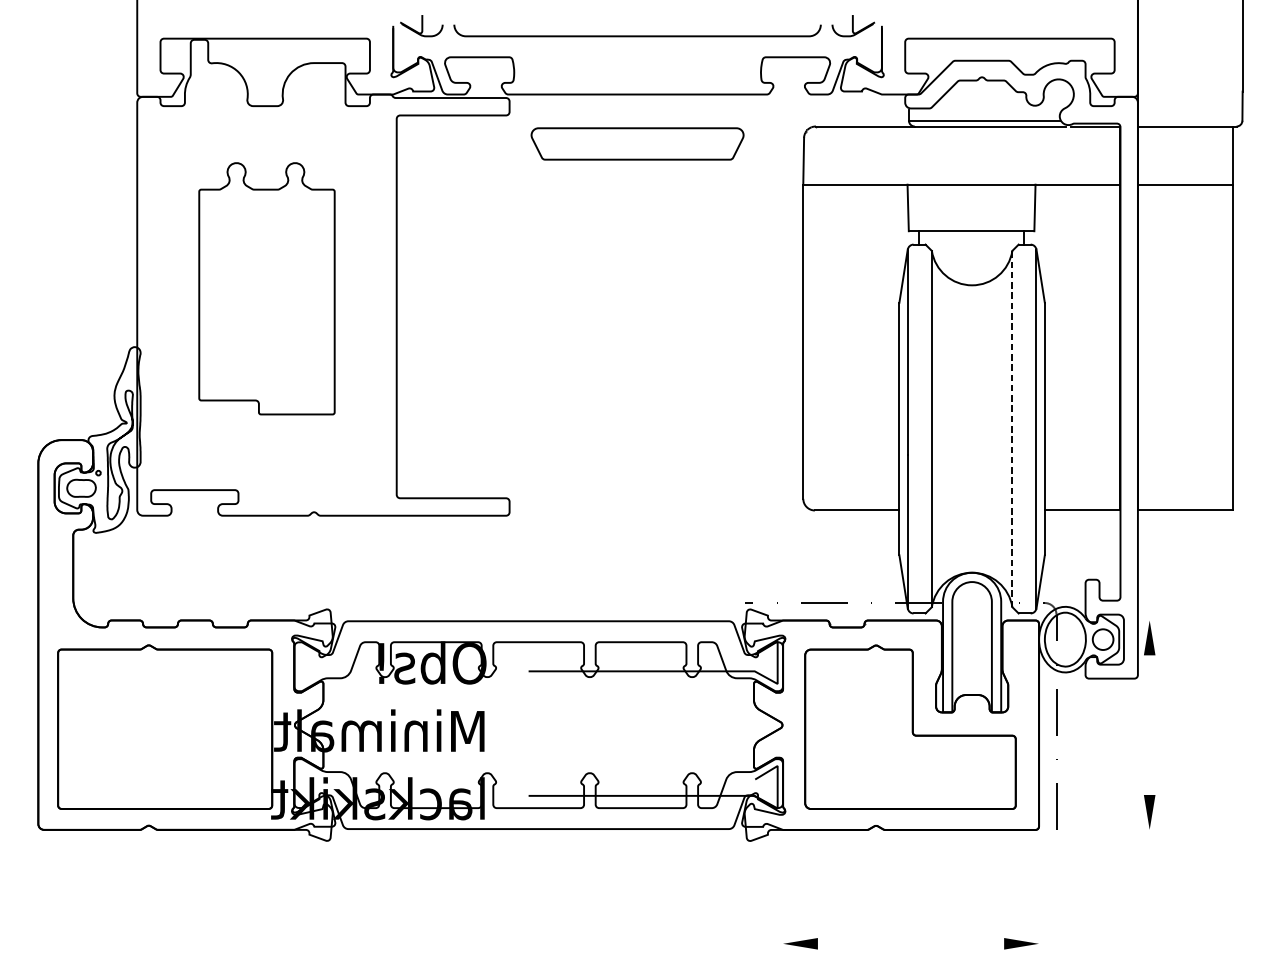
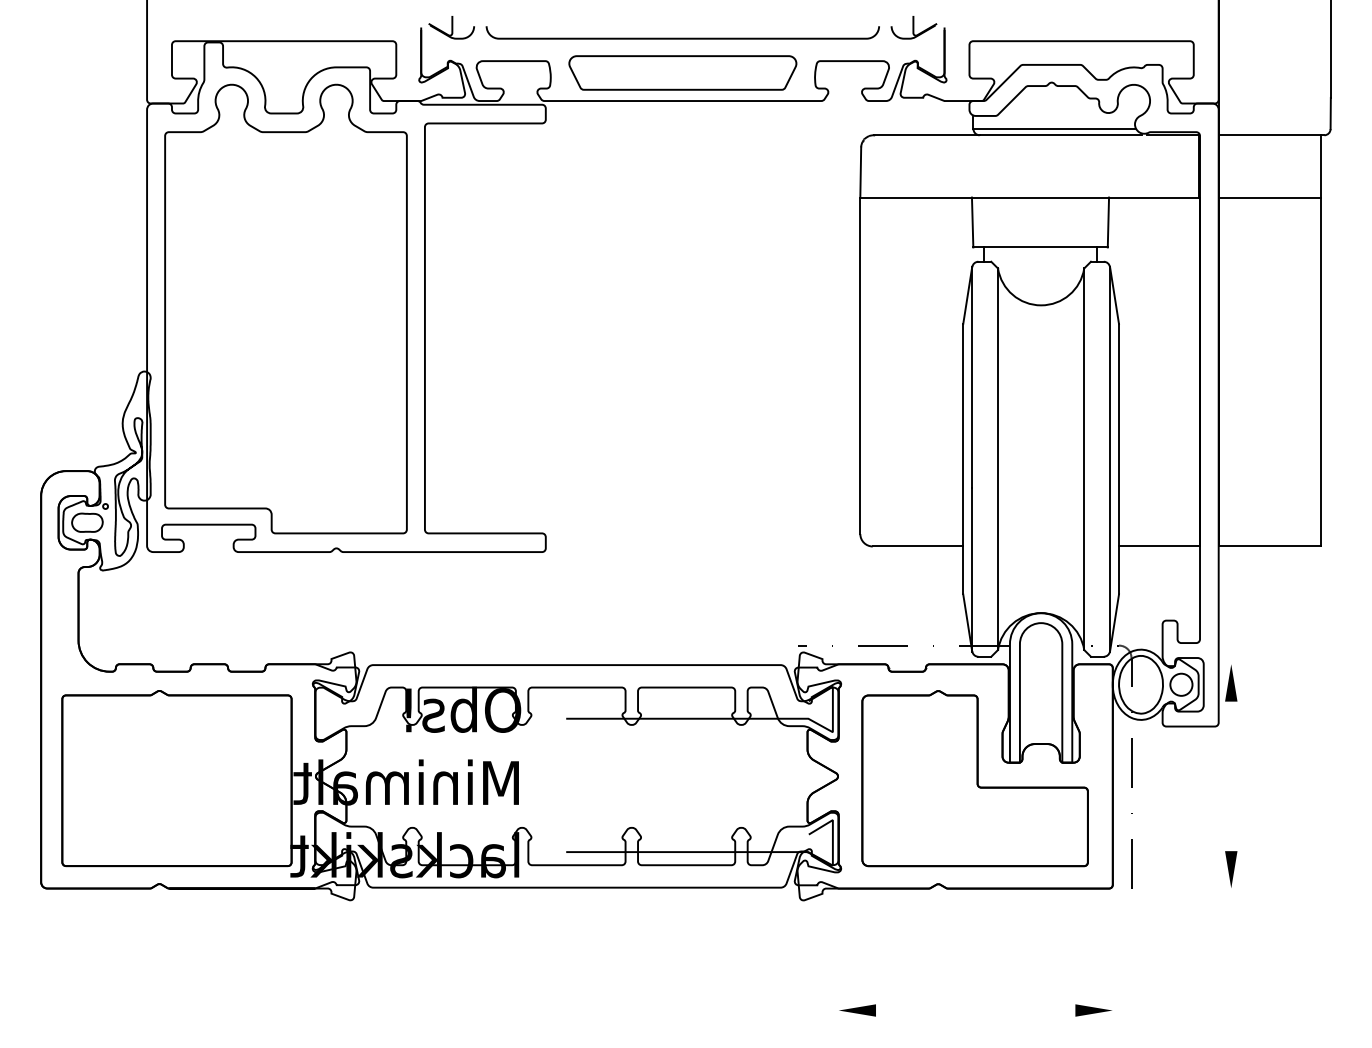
part: (637, 143) -> (682, 72), moved
part: (266, 288) -> (285, 308), size x1.67
line: (1012, 429) -> (1084, 459), dashed -> solid

